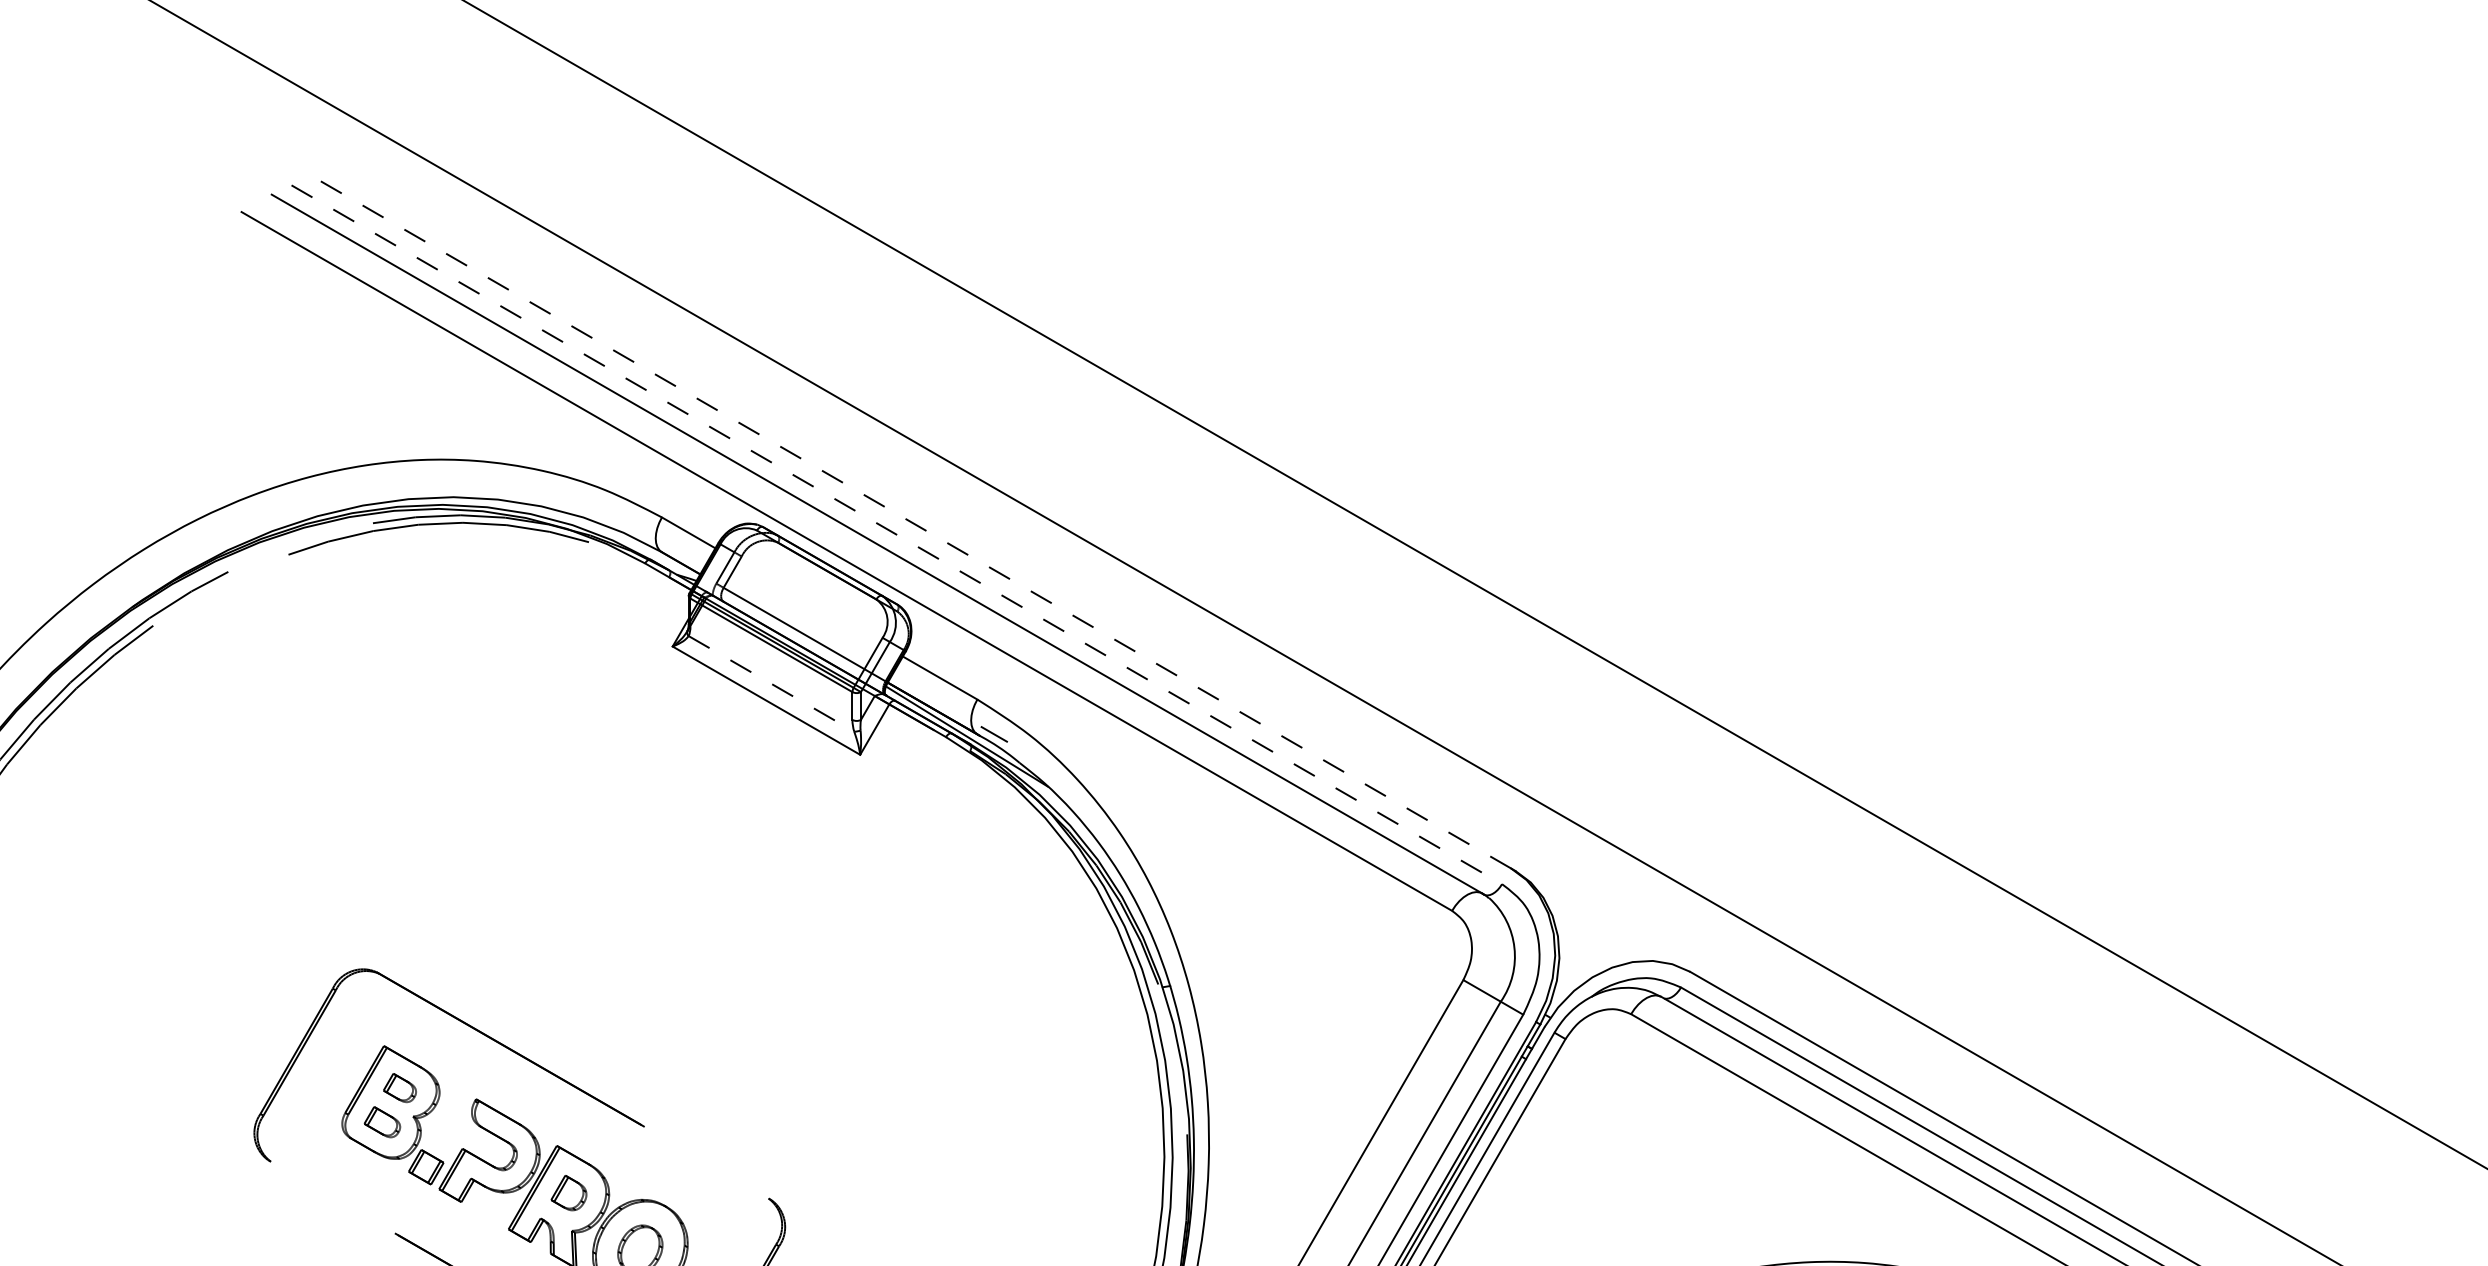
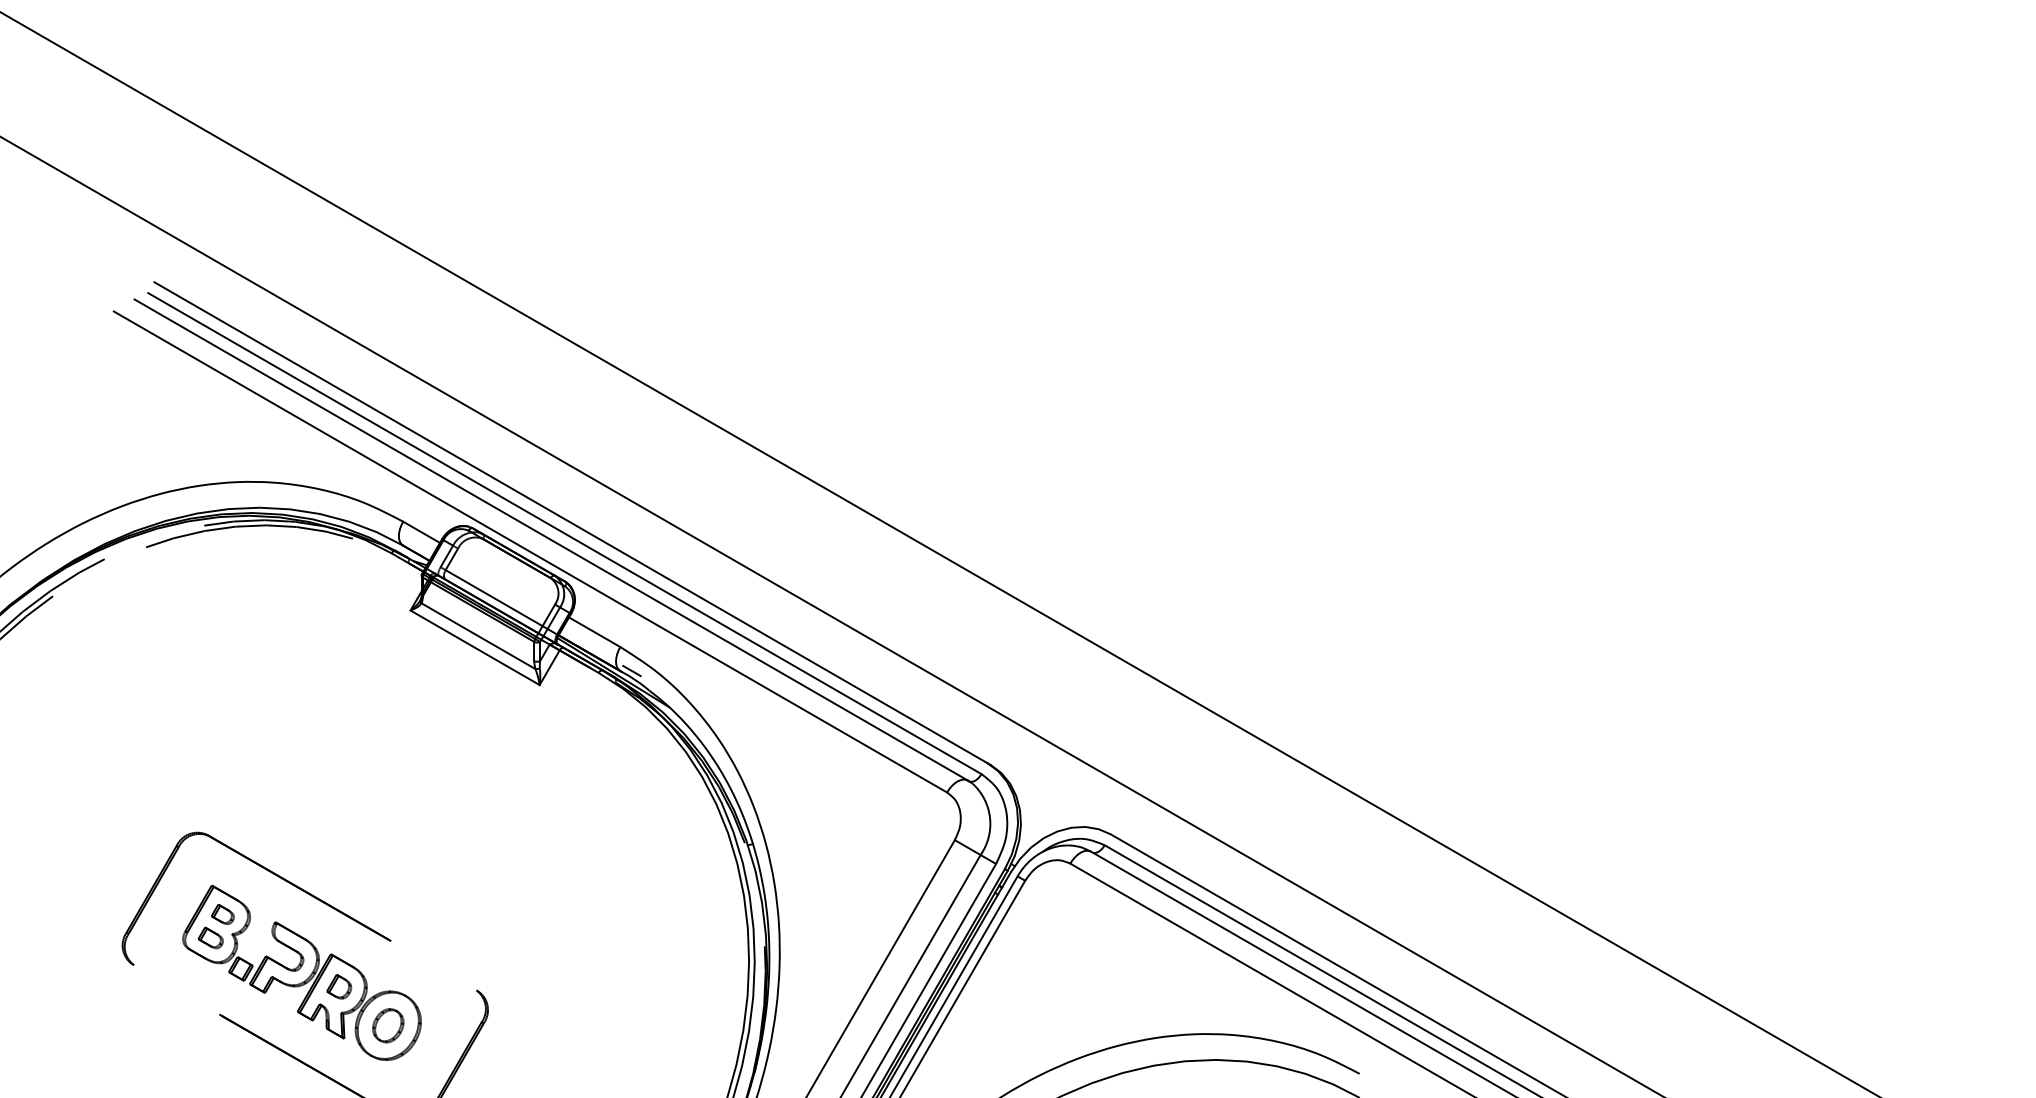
line: (905, 518) -> (570, 522), dashed -> solid
line: (897, 534) -> (565, 533), dashed -> solid
line: (771, 684) -> (478, 636), dashed -> solid

